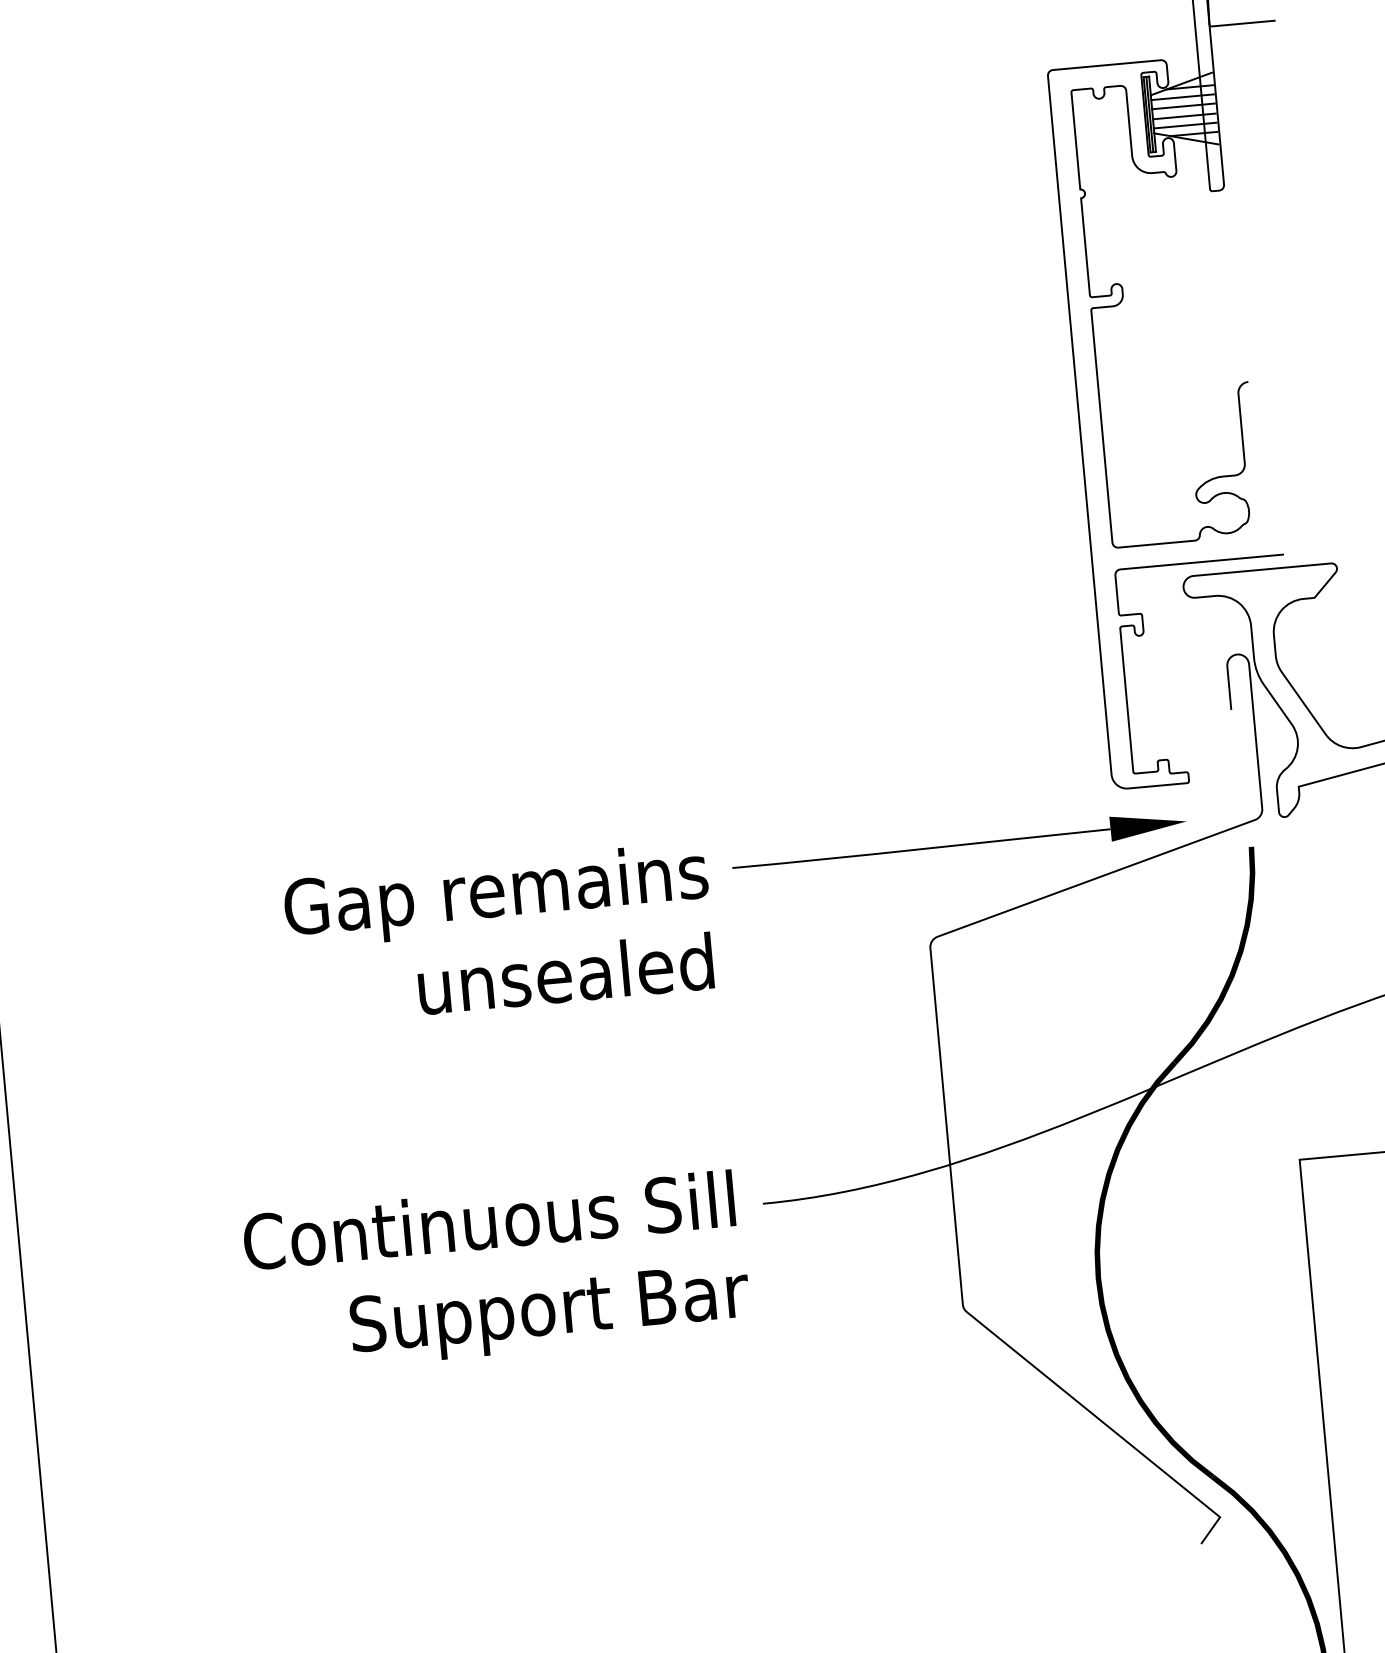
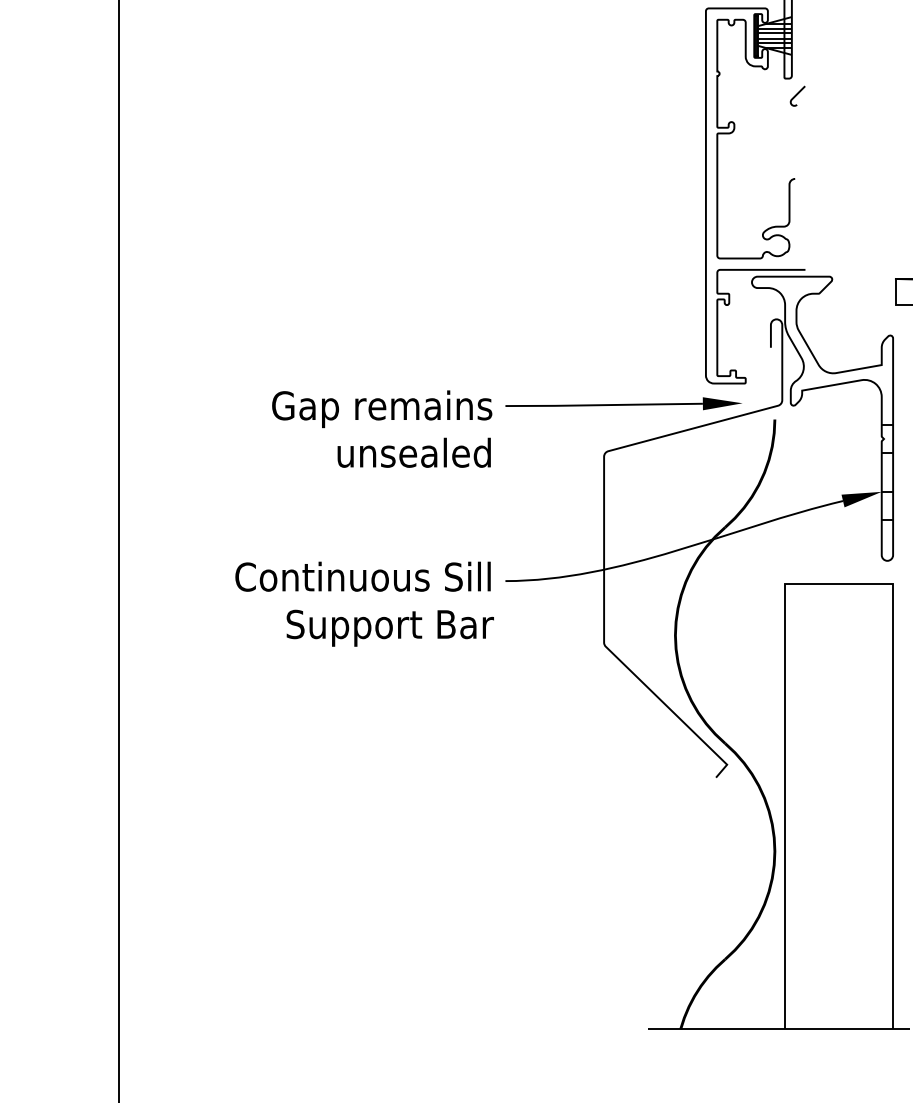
curve: (1238, 221) -> (797, 95), added

